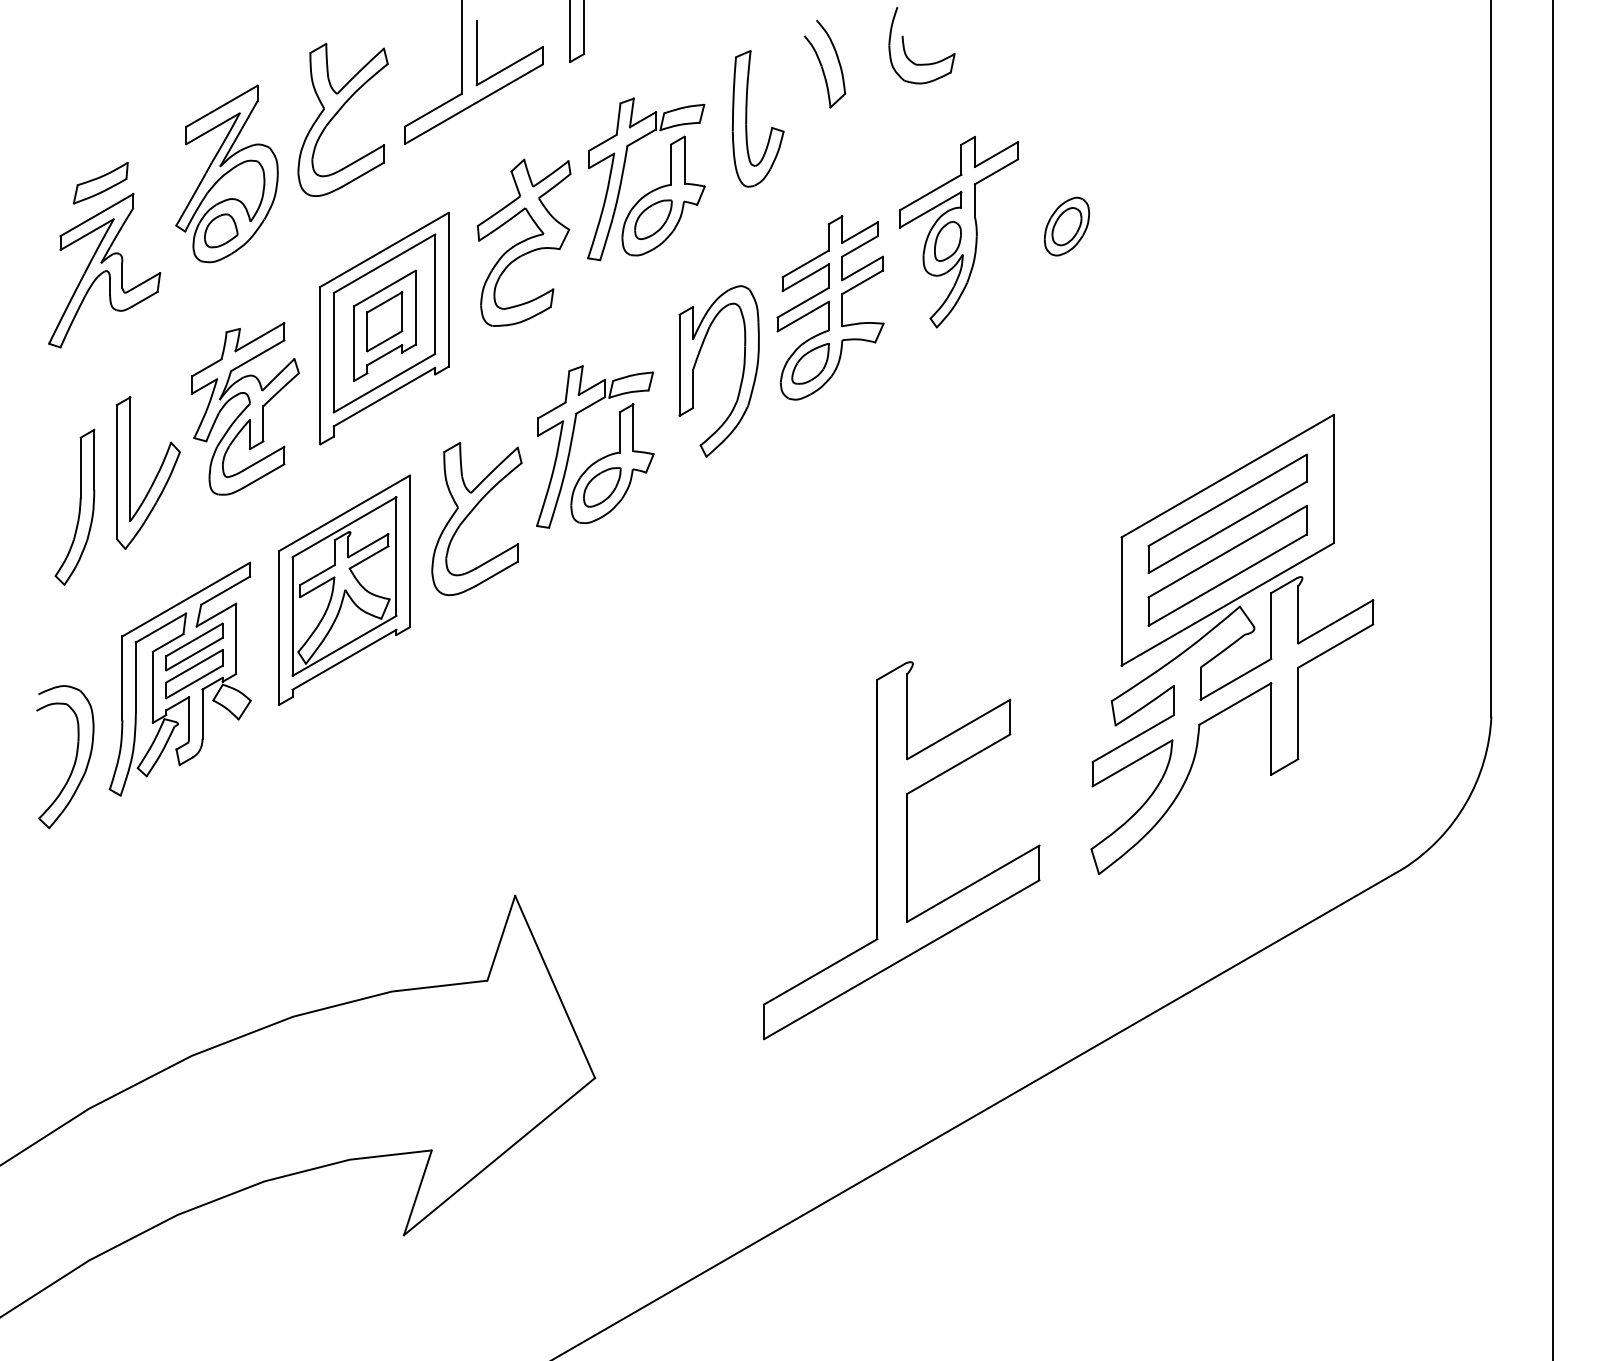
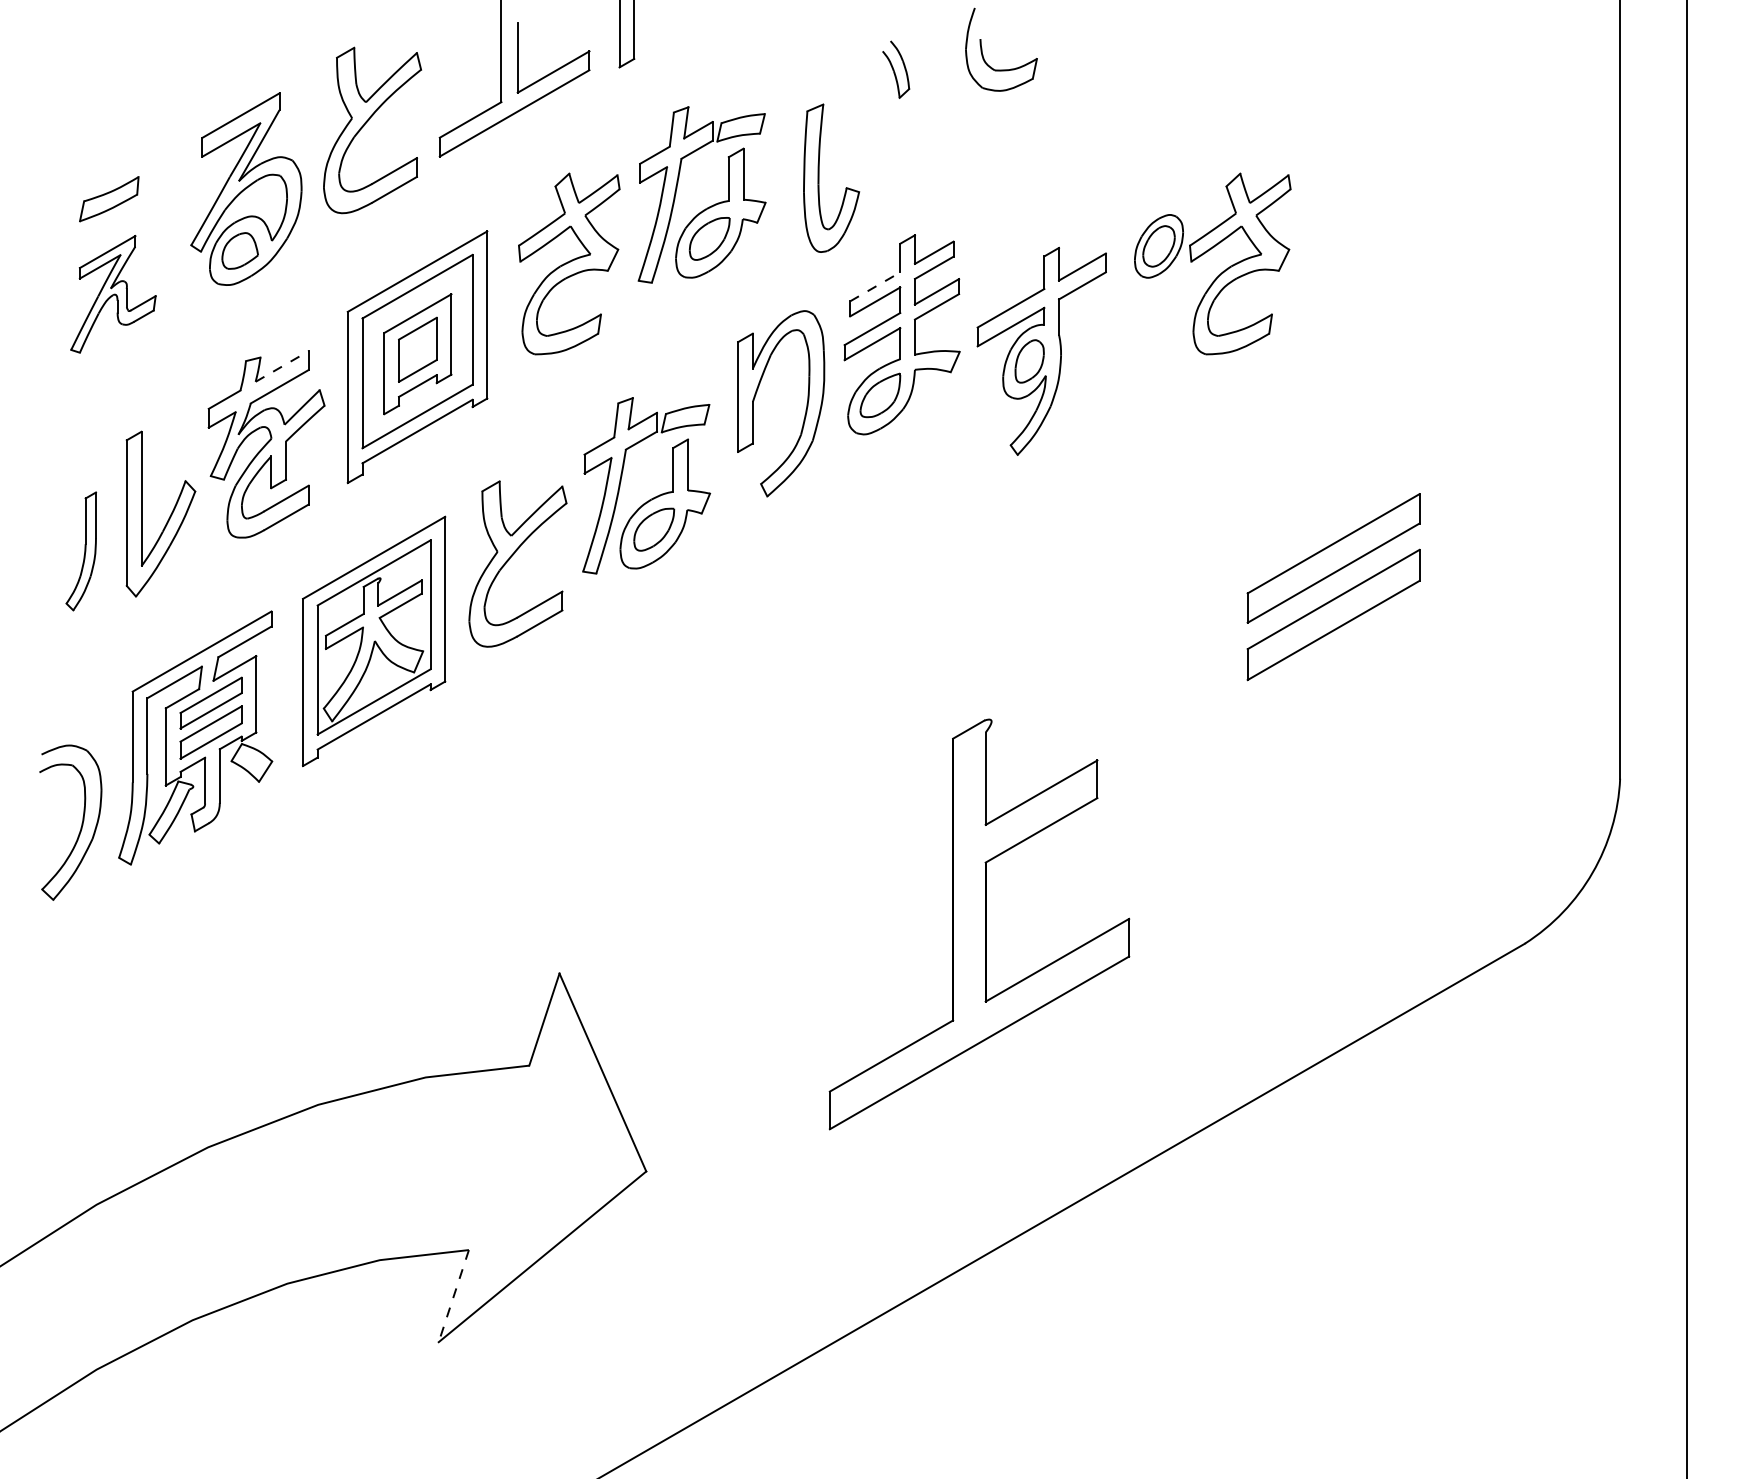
part: (824, 63) -> (895, 69), size x0.6
part: (747, 118) -> (819, 177), moved
part: (958, 231) -> (1041, 350), moved
part: (1141, 242) -> (1240, 263), added
line: (806, 263) -> (875, 286), solid -> dashed
part: (104, 270) -> (113, 294), size x0.7
line: (260, 337) -> (282, 366), solid -> dashed
part: (75, 507) -> (81, 551), size x0.7
part: (1232, 643) -> (1338, 699), removed
line: (417, 1193) -> (453, 1296), solid -> dashed

